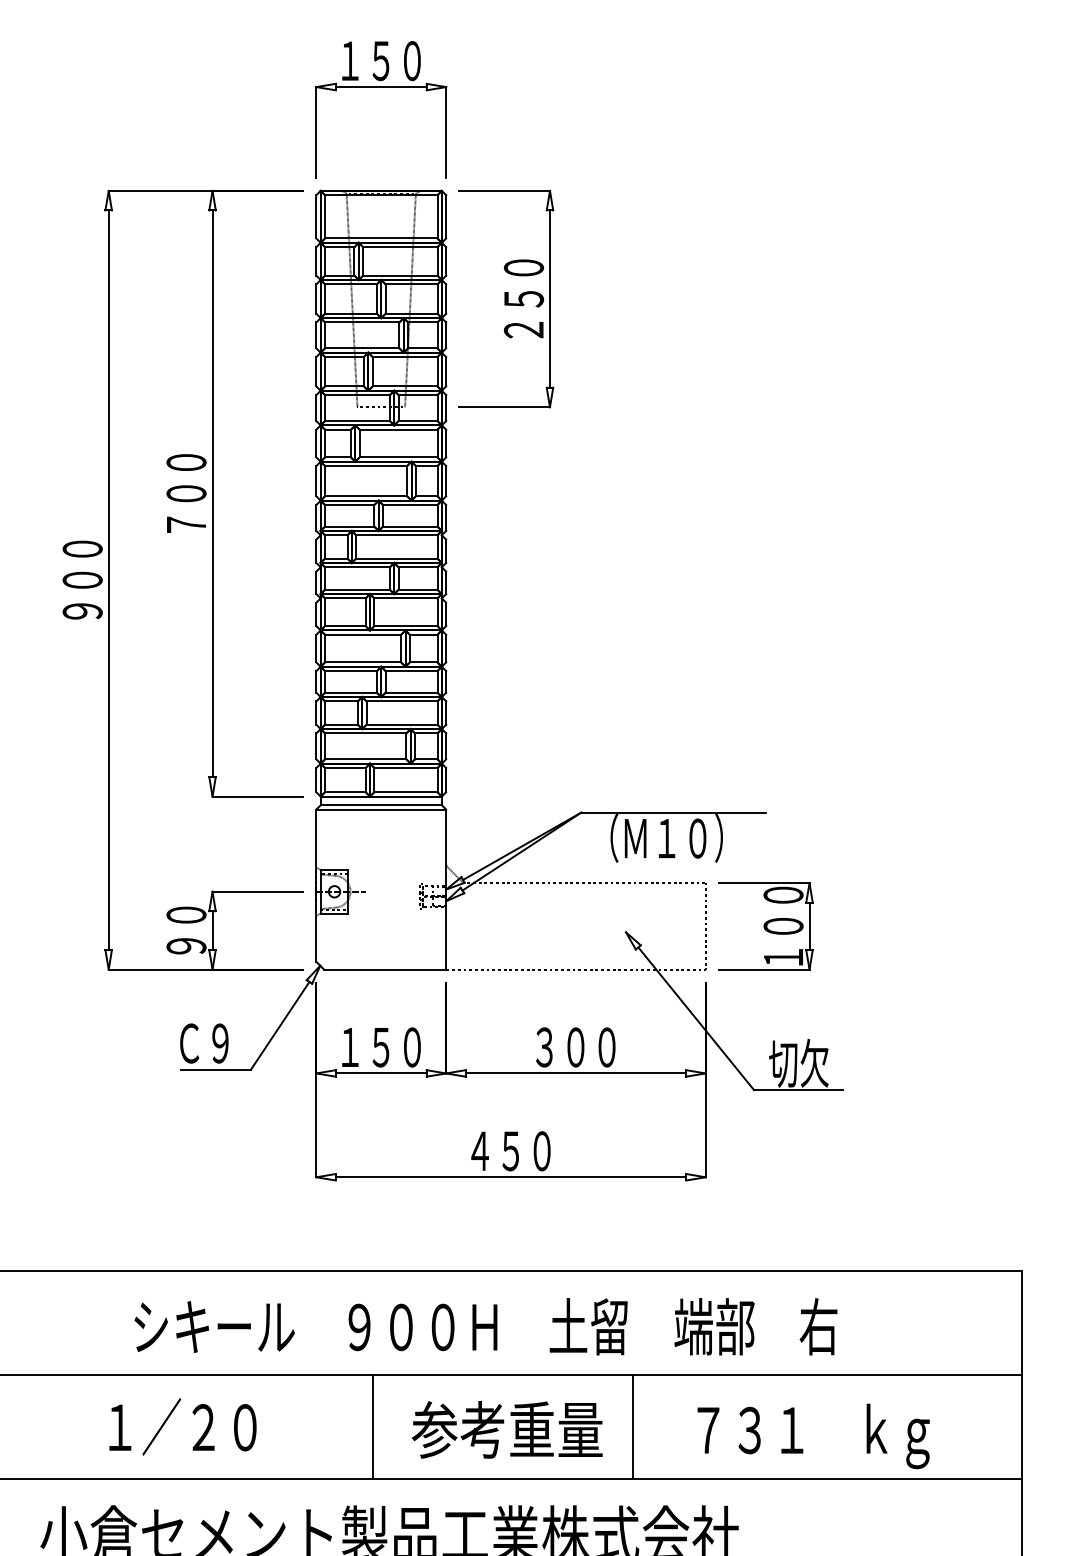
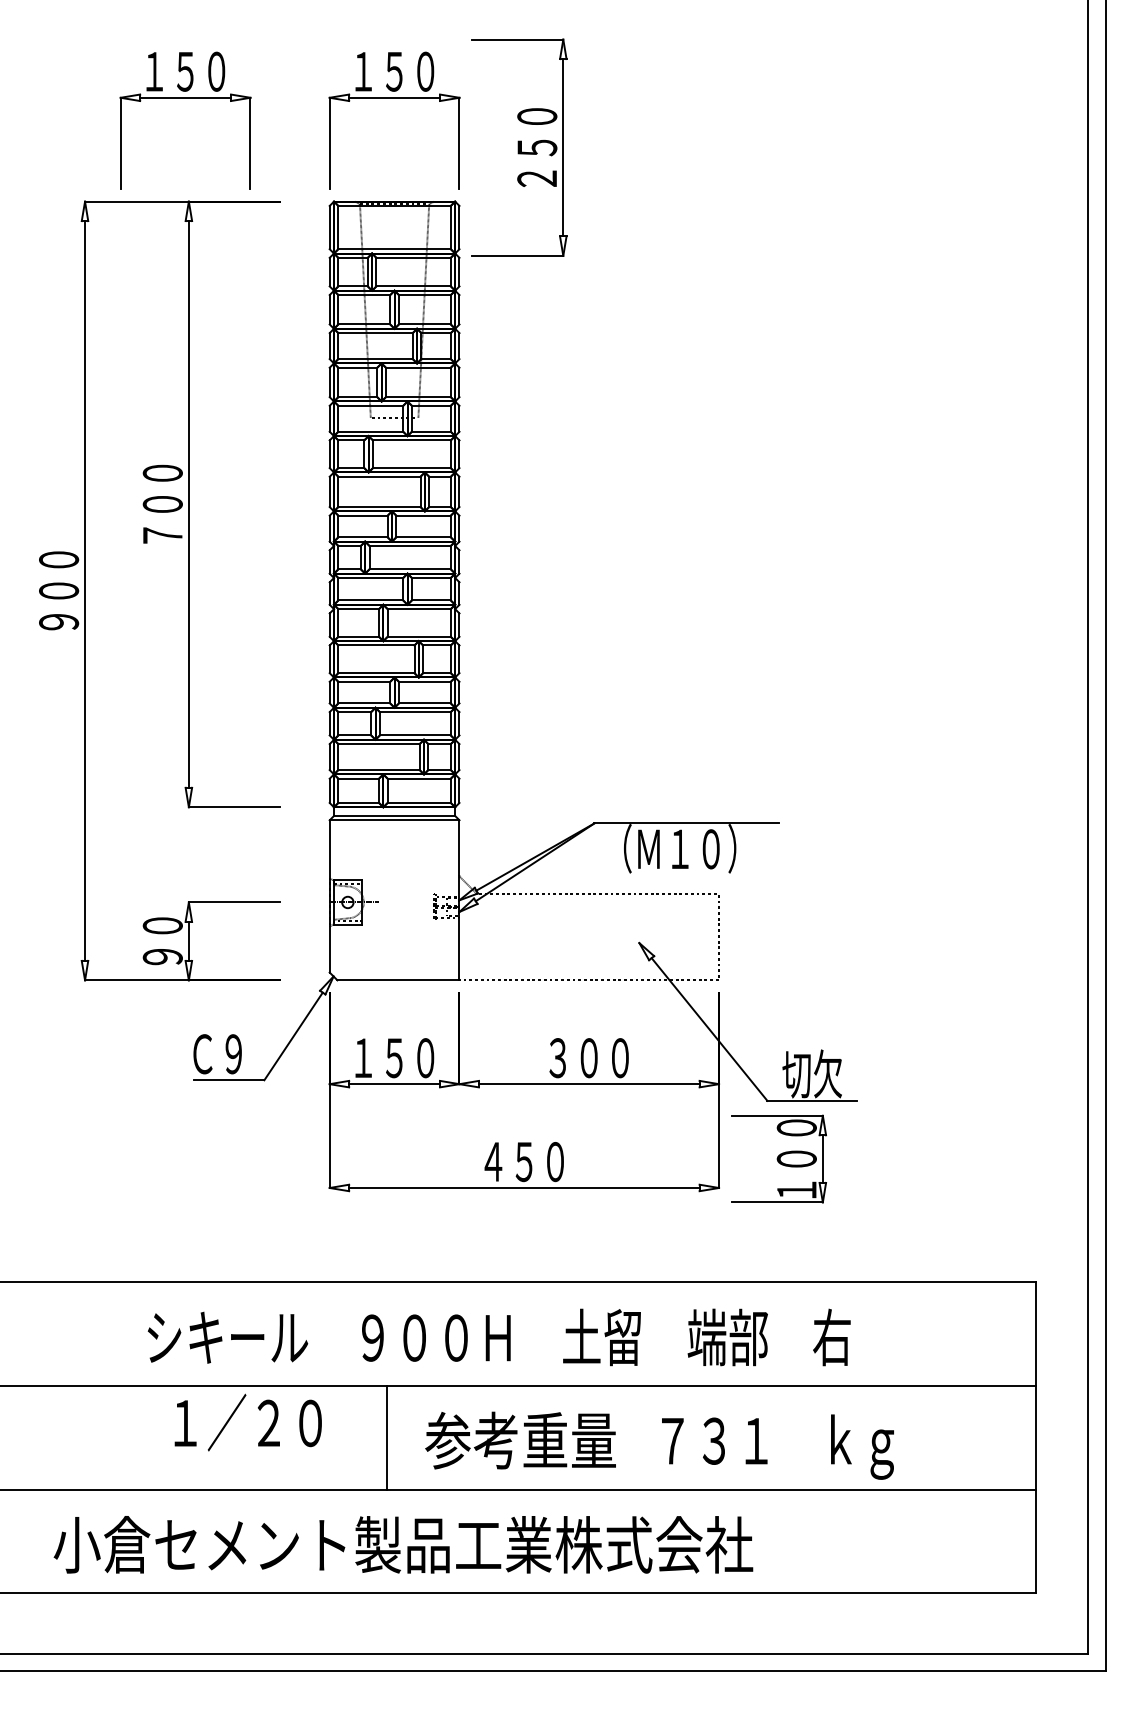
part: (172, 87) -> (185, 98), added
part: (506, 298) -> (519, 147), moved
part: (212, 579) -> (188, 590), moved
part: (765, 925) -> (778, 1158), moved
text: (182, 1426) -> (247, 1422), moved
line: (633, 1426) -> (646, 1437), removed
text: (813, 1435) -> (777, 1446), moved

